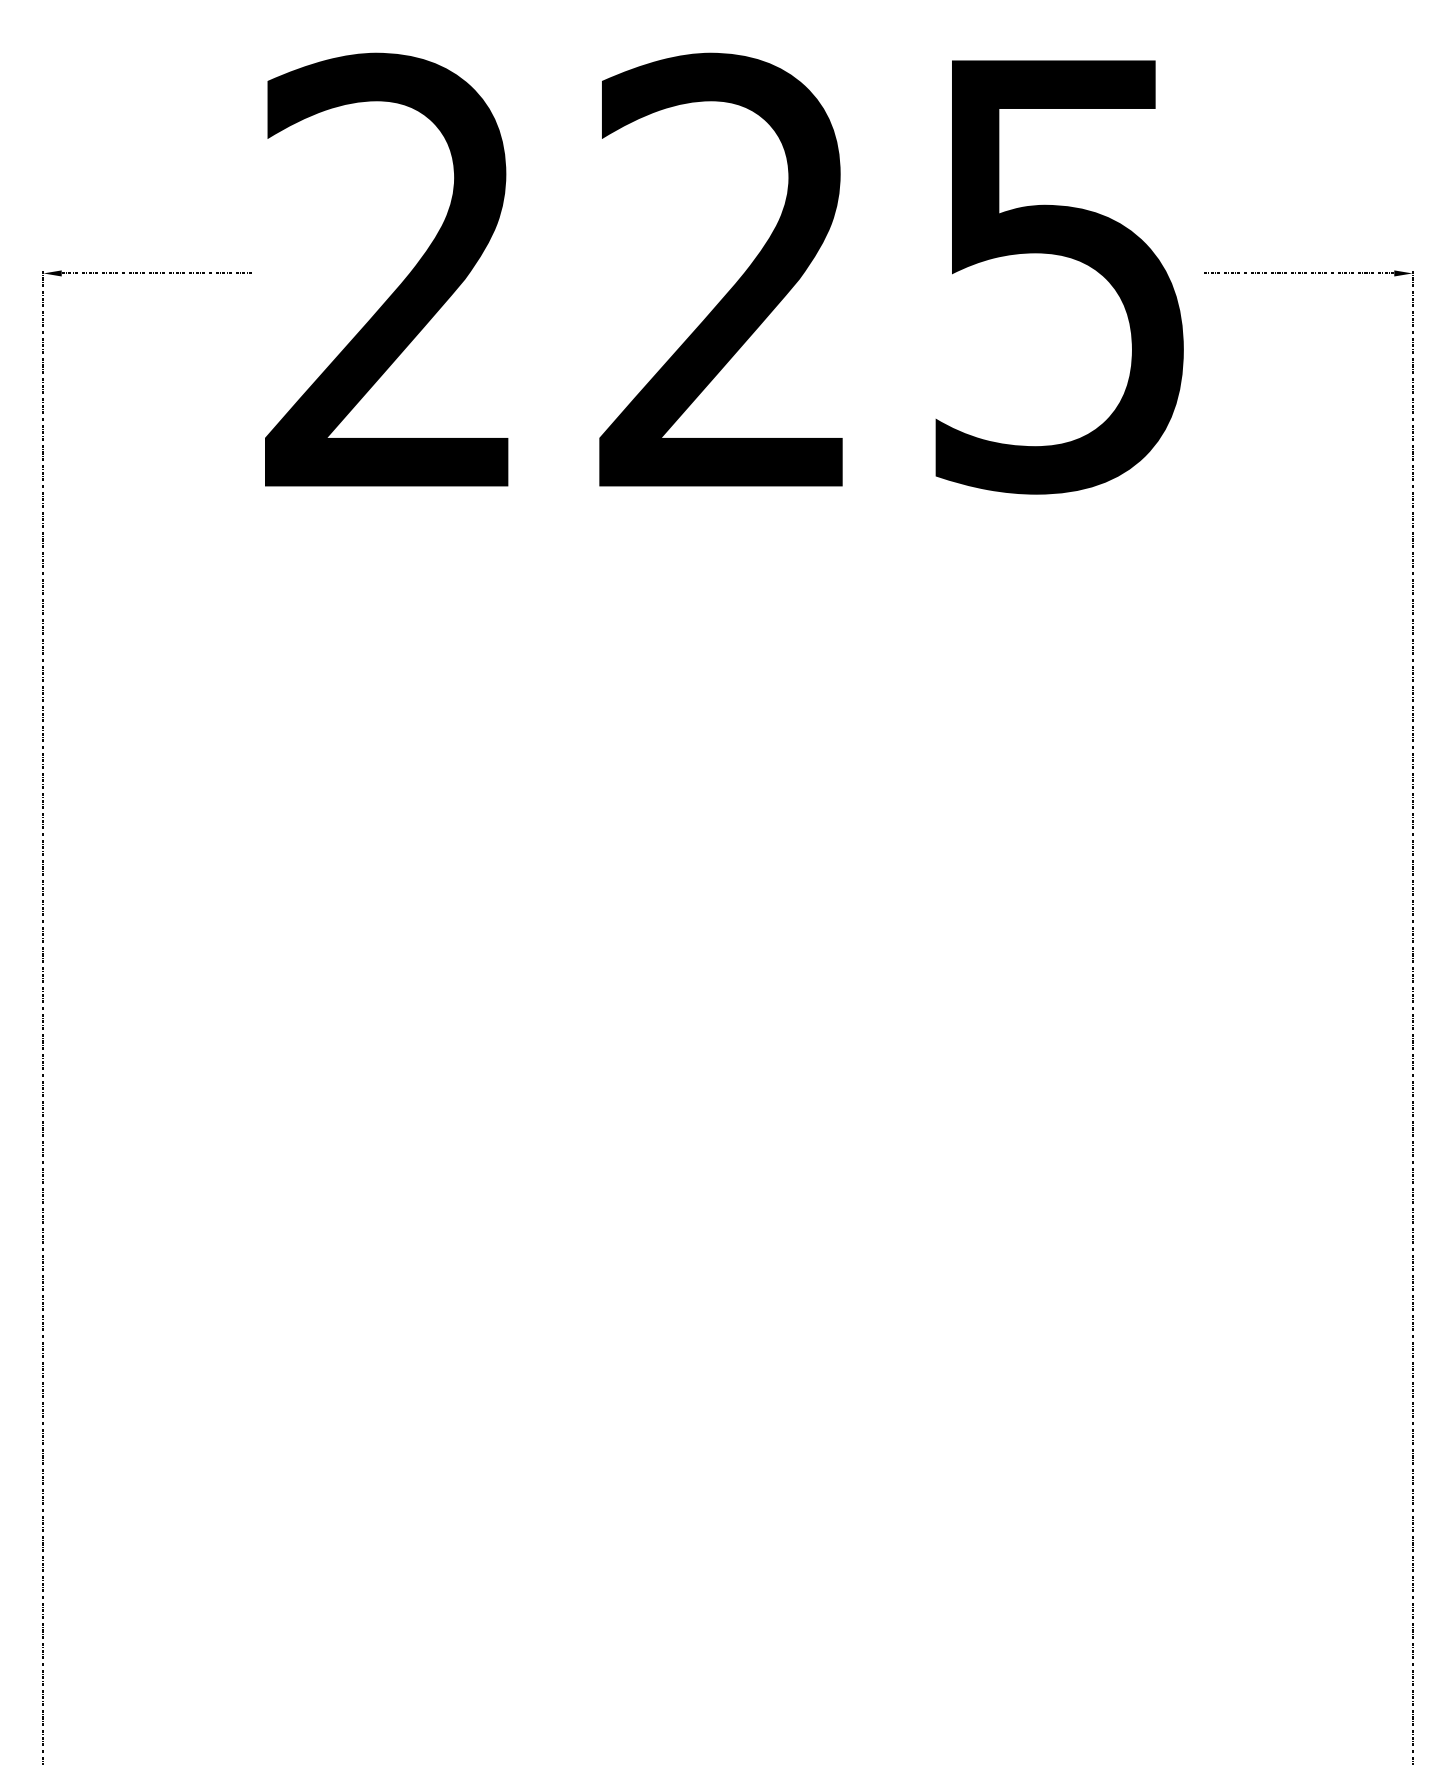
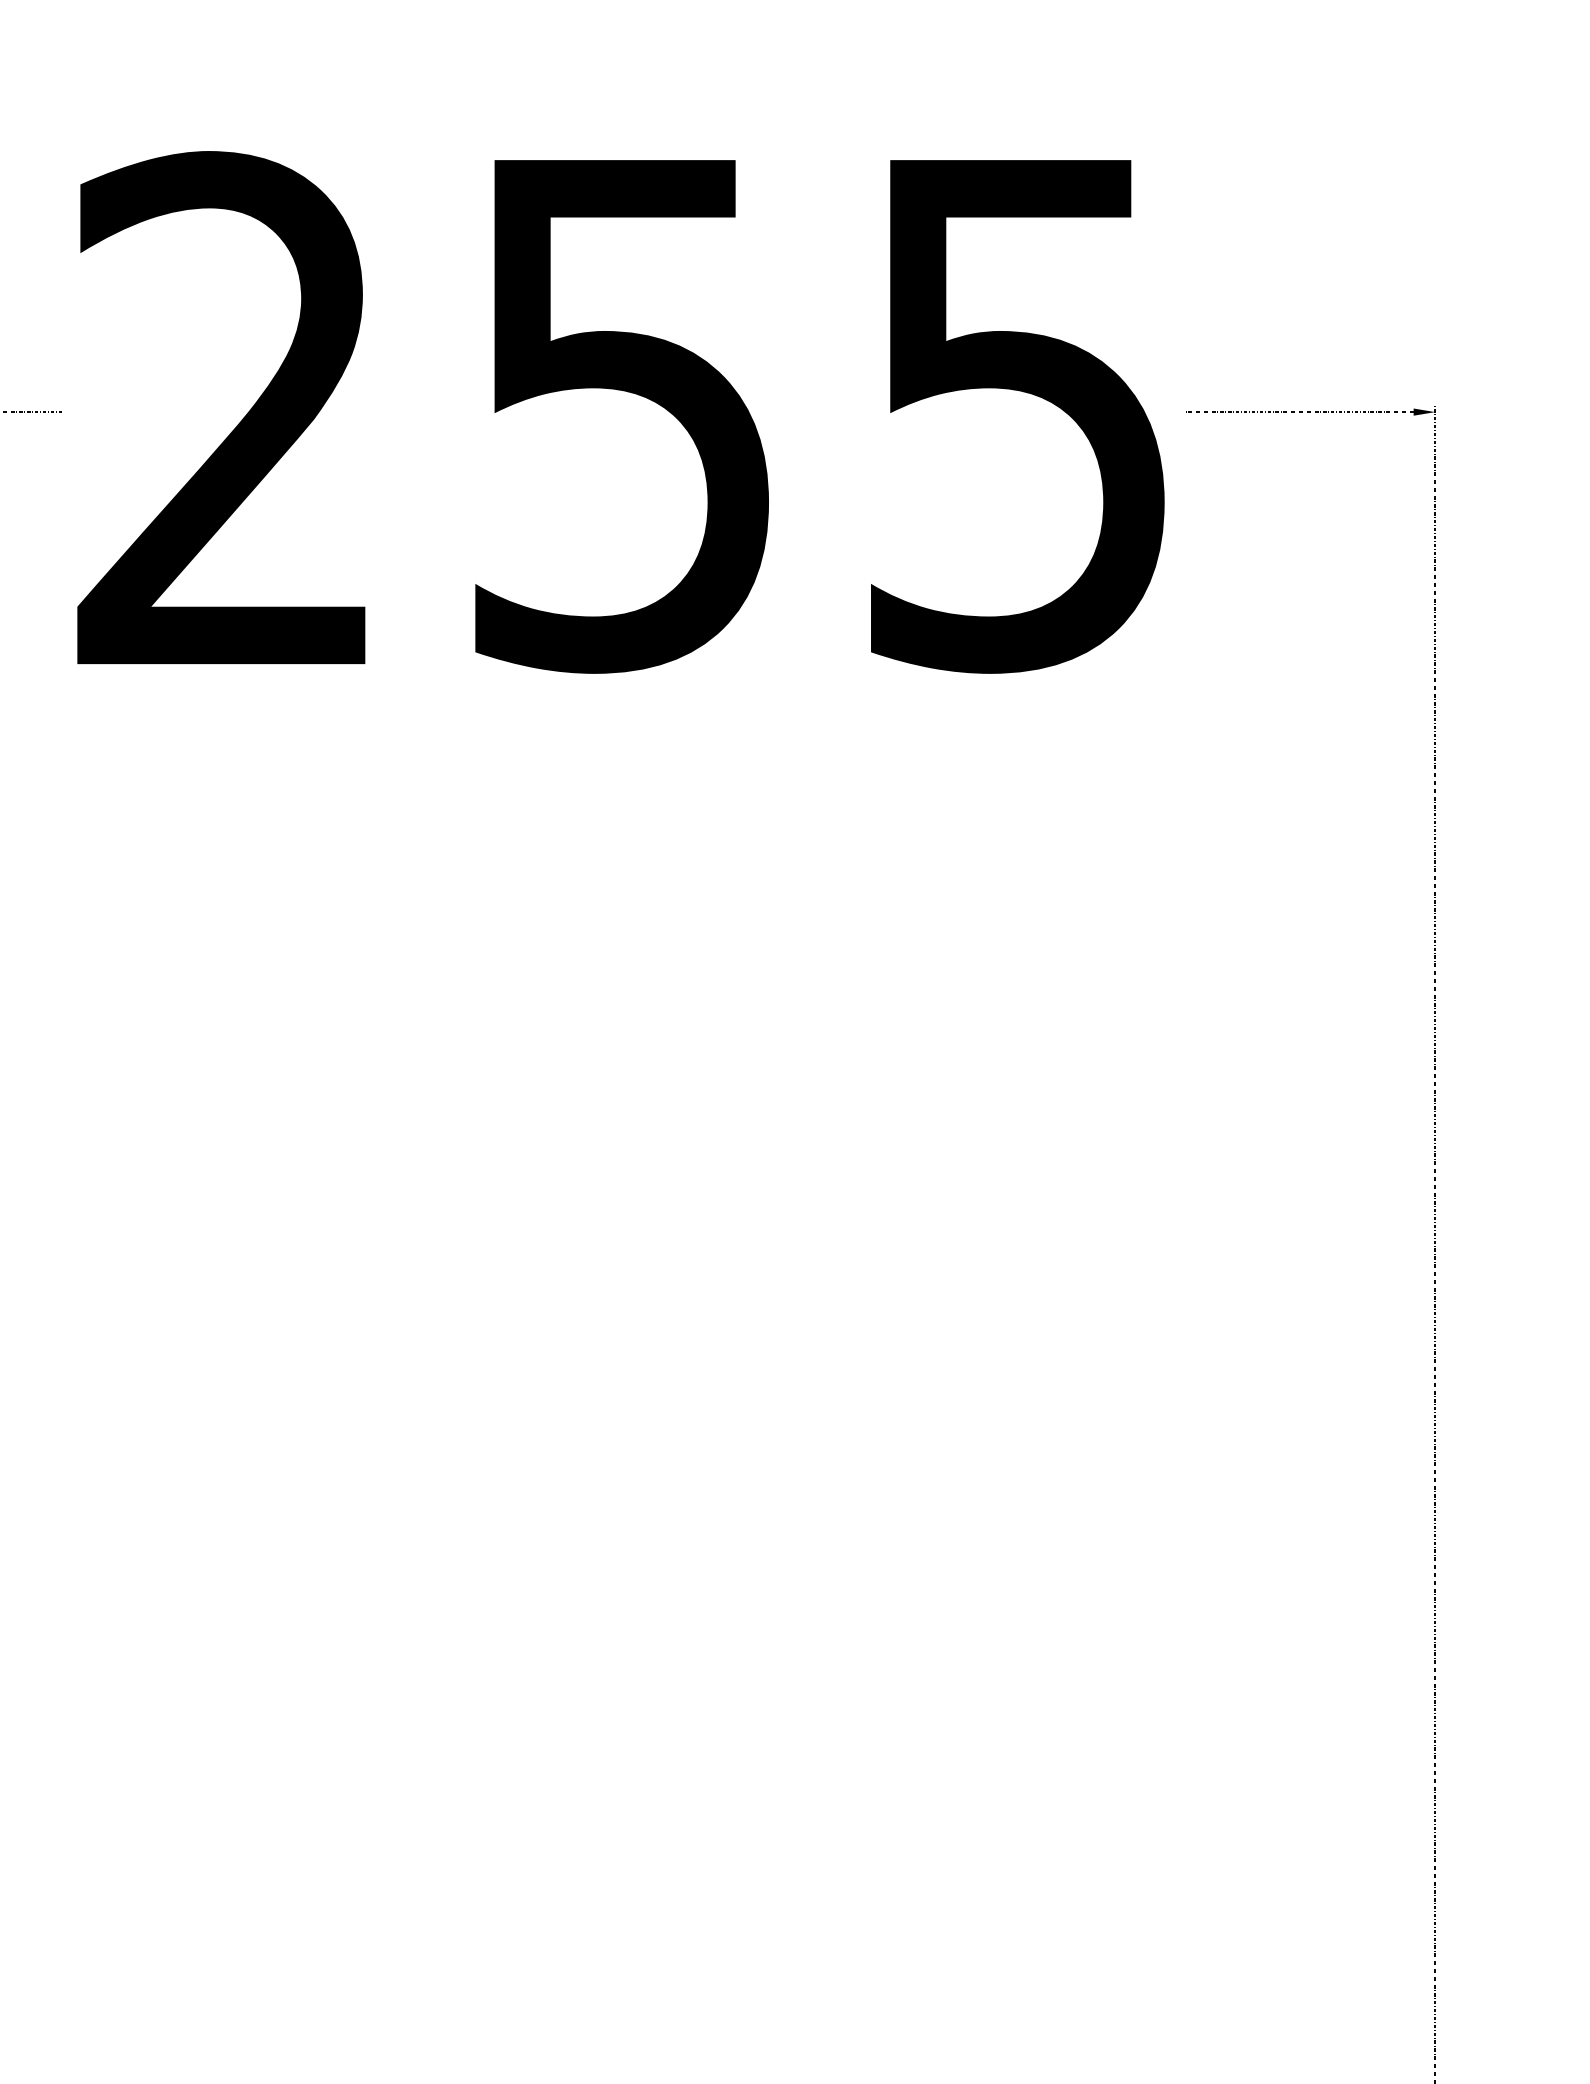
text: (724, 273) -> (621, 412), 225 -> 255

